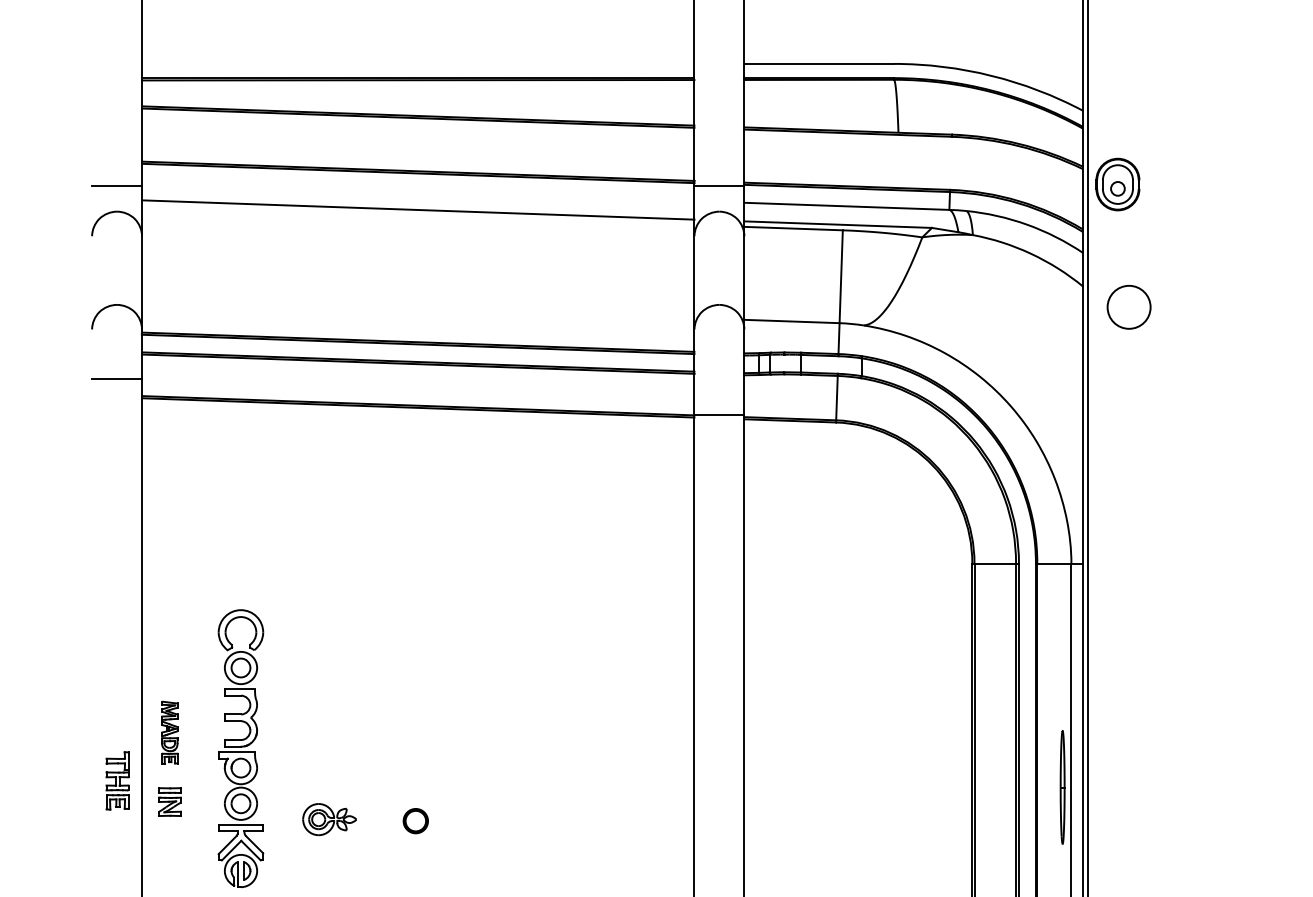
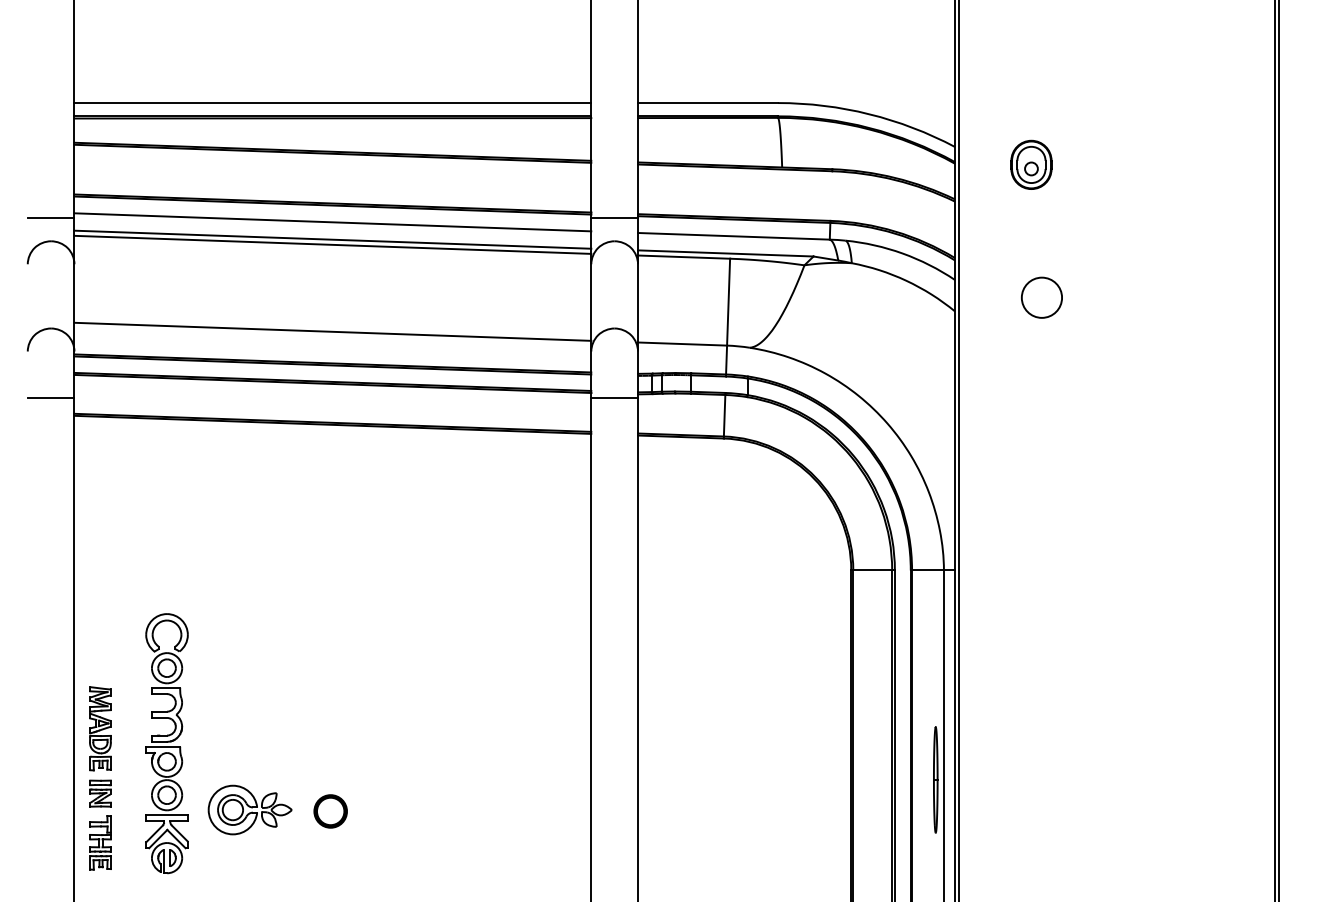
line: (417, 64) -> (332, 103), added
part: (1117, 184) -> (1031, 164), moved
line: (417, 191) -> (332, 222), added
line: (417, 215) -> (332, 244), added
circle: (1128, 307) -> (1041, 297), moved
line: (417, 308) -> (332, 331), added
line: (719, 414) -> (614, 398), moved
part: (169, 732) -> (100, 728), size x1.43
part: (117, 780) -> (100, 842), moved
part: (329, 819) -> (249, 809), size x1.67
part: (415, 821) -> (330, 811), size x1.43

